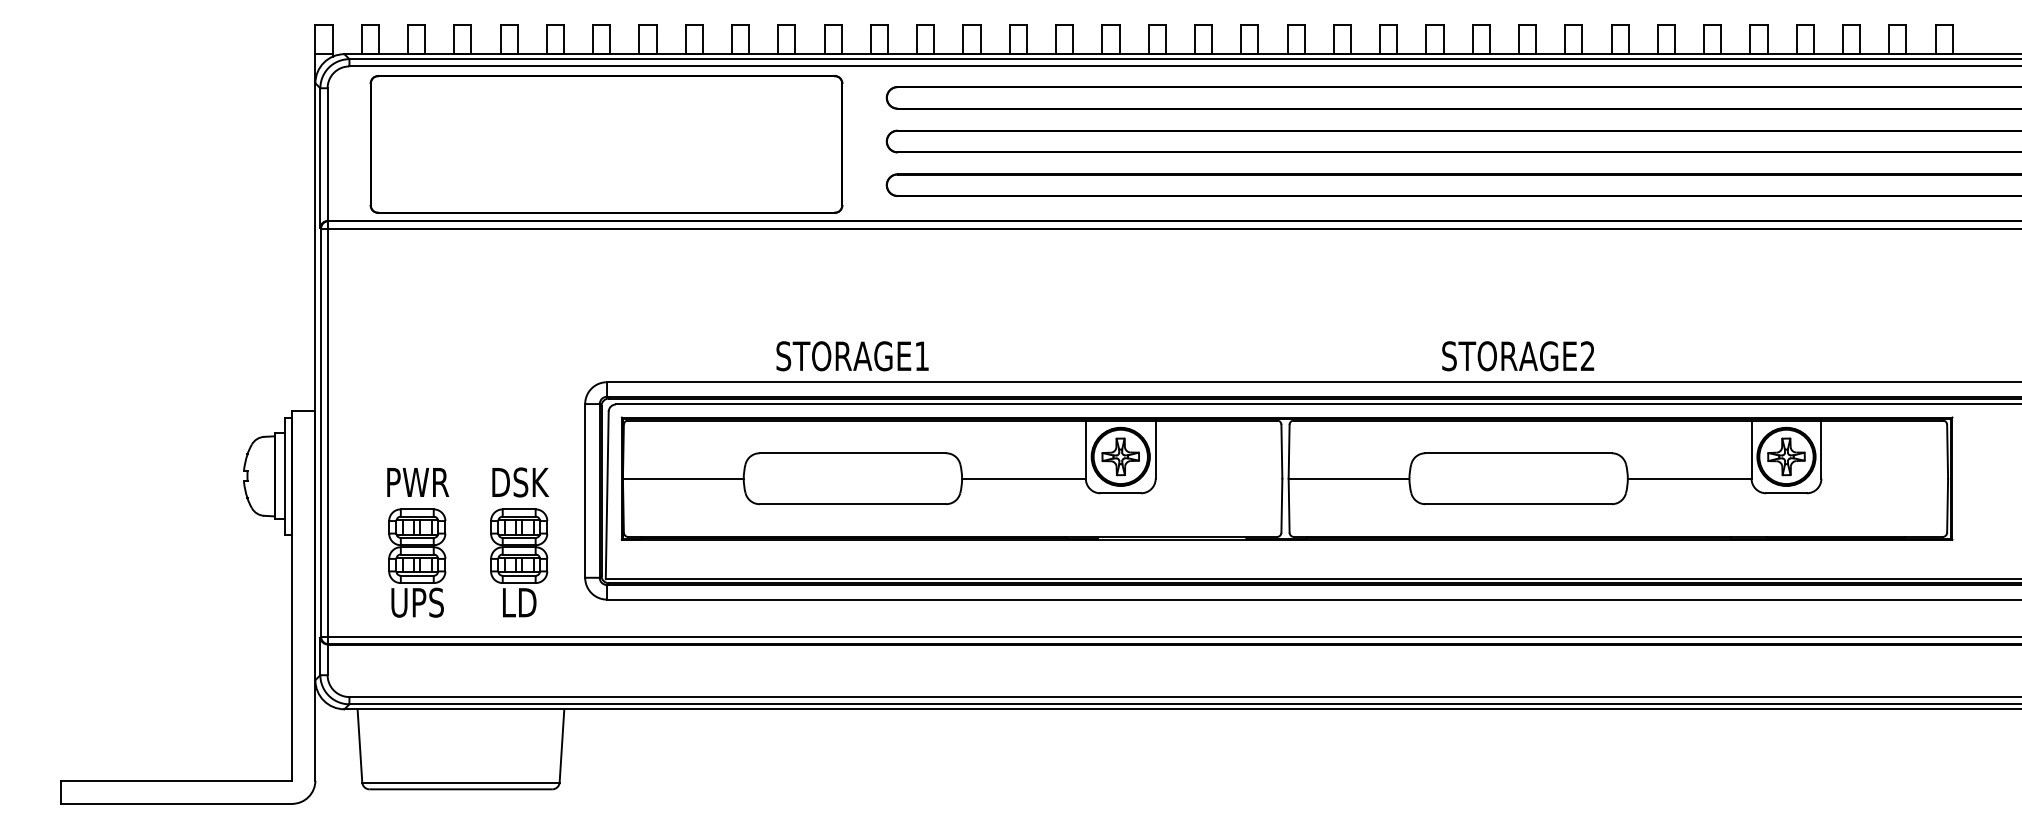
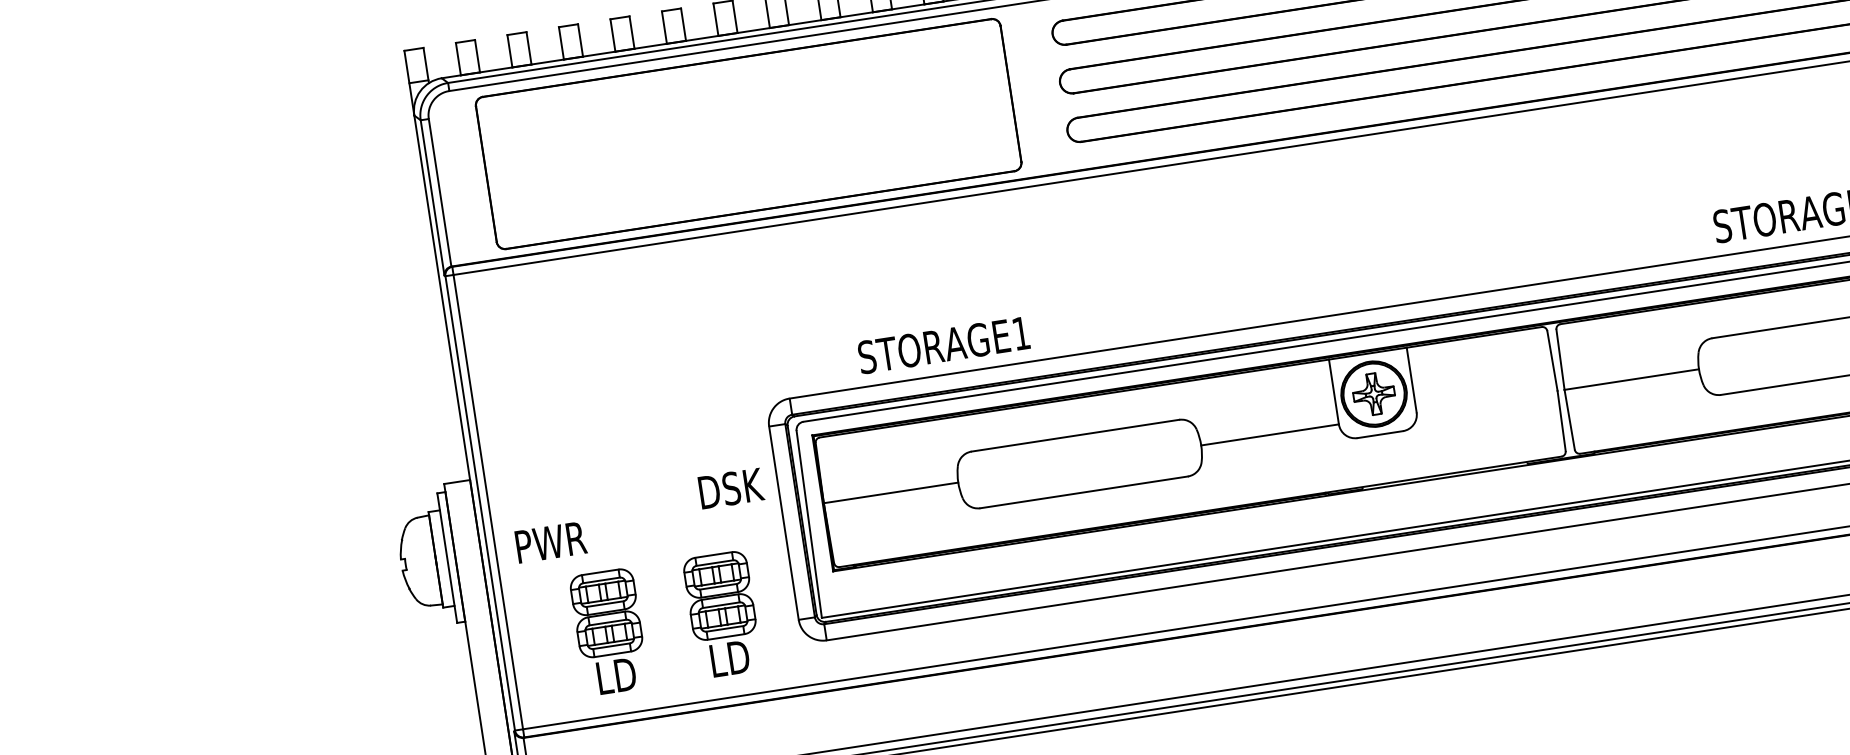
text: (852, 356) -> (943, 345), moved
text: (418, 482) -> (551, 542), moved
text: (520, 482) -> (731, 488), moved
text: (417, 602) -> (616, 675), UPS -> LD

